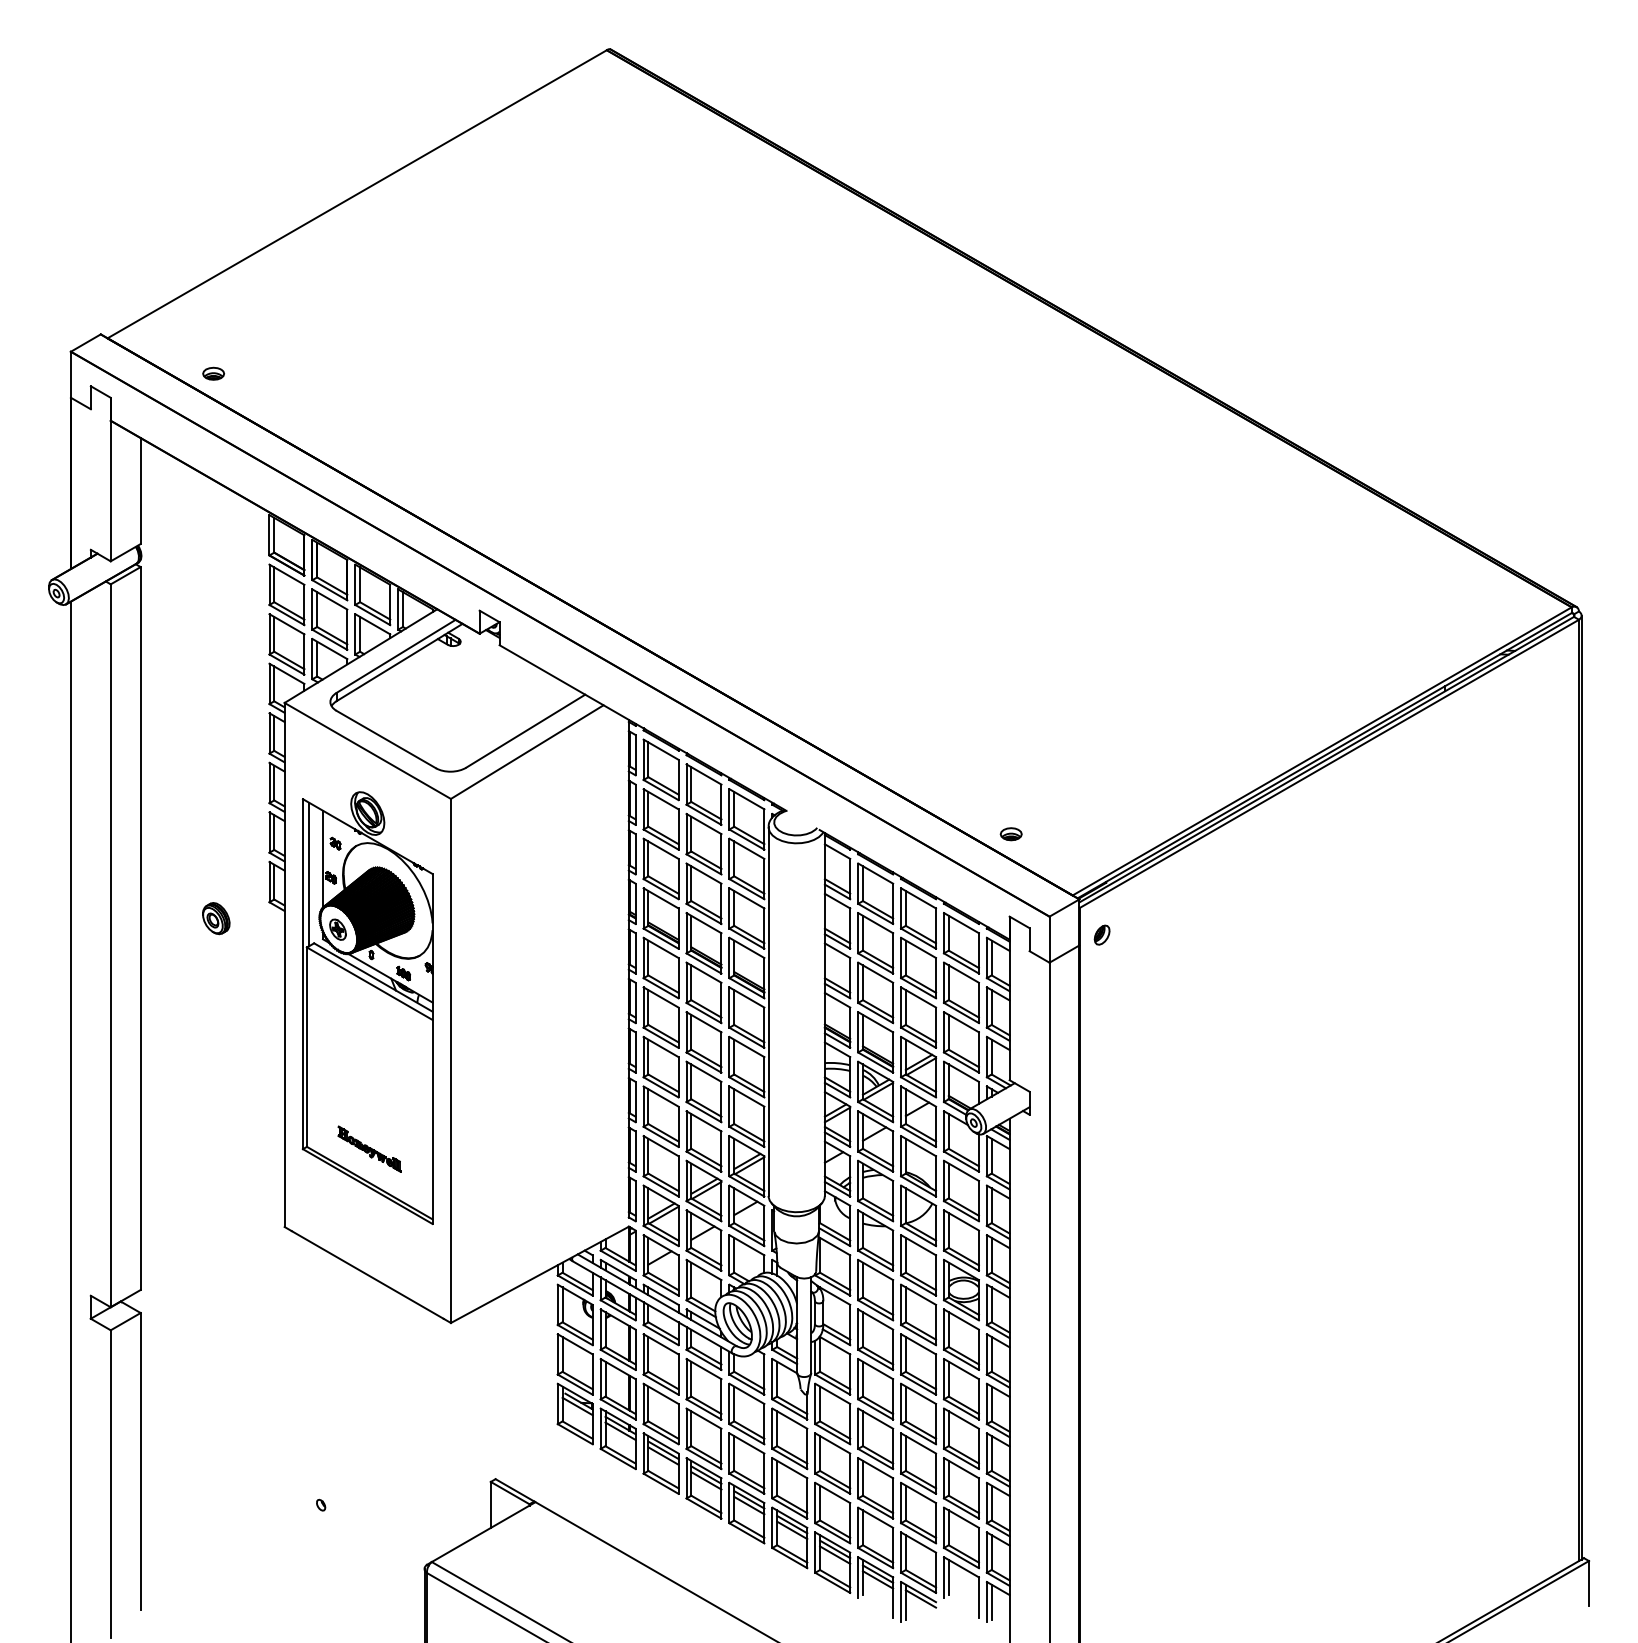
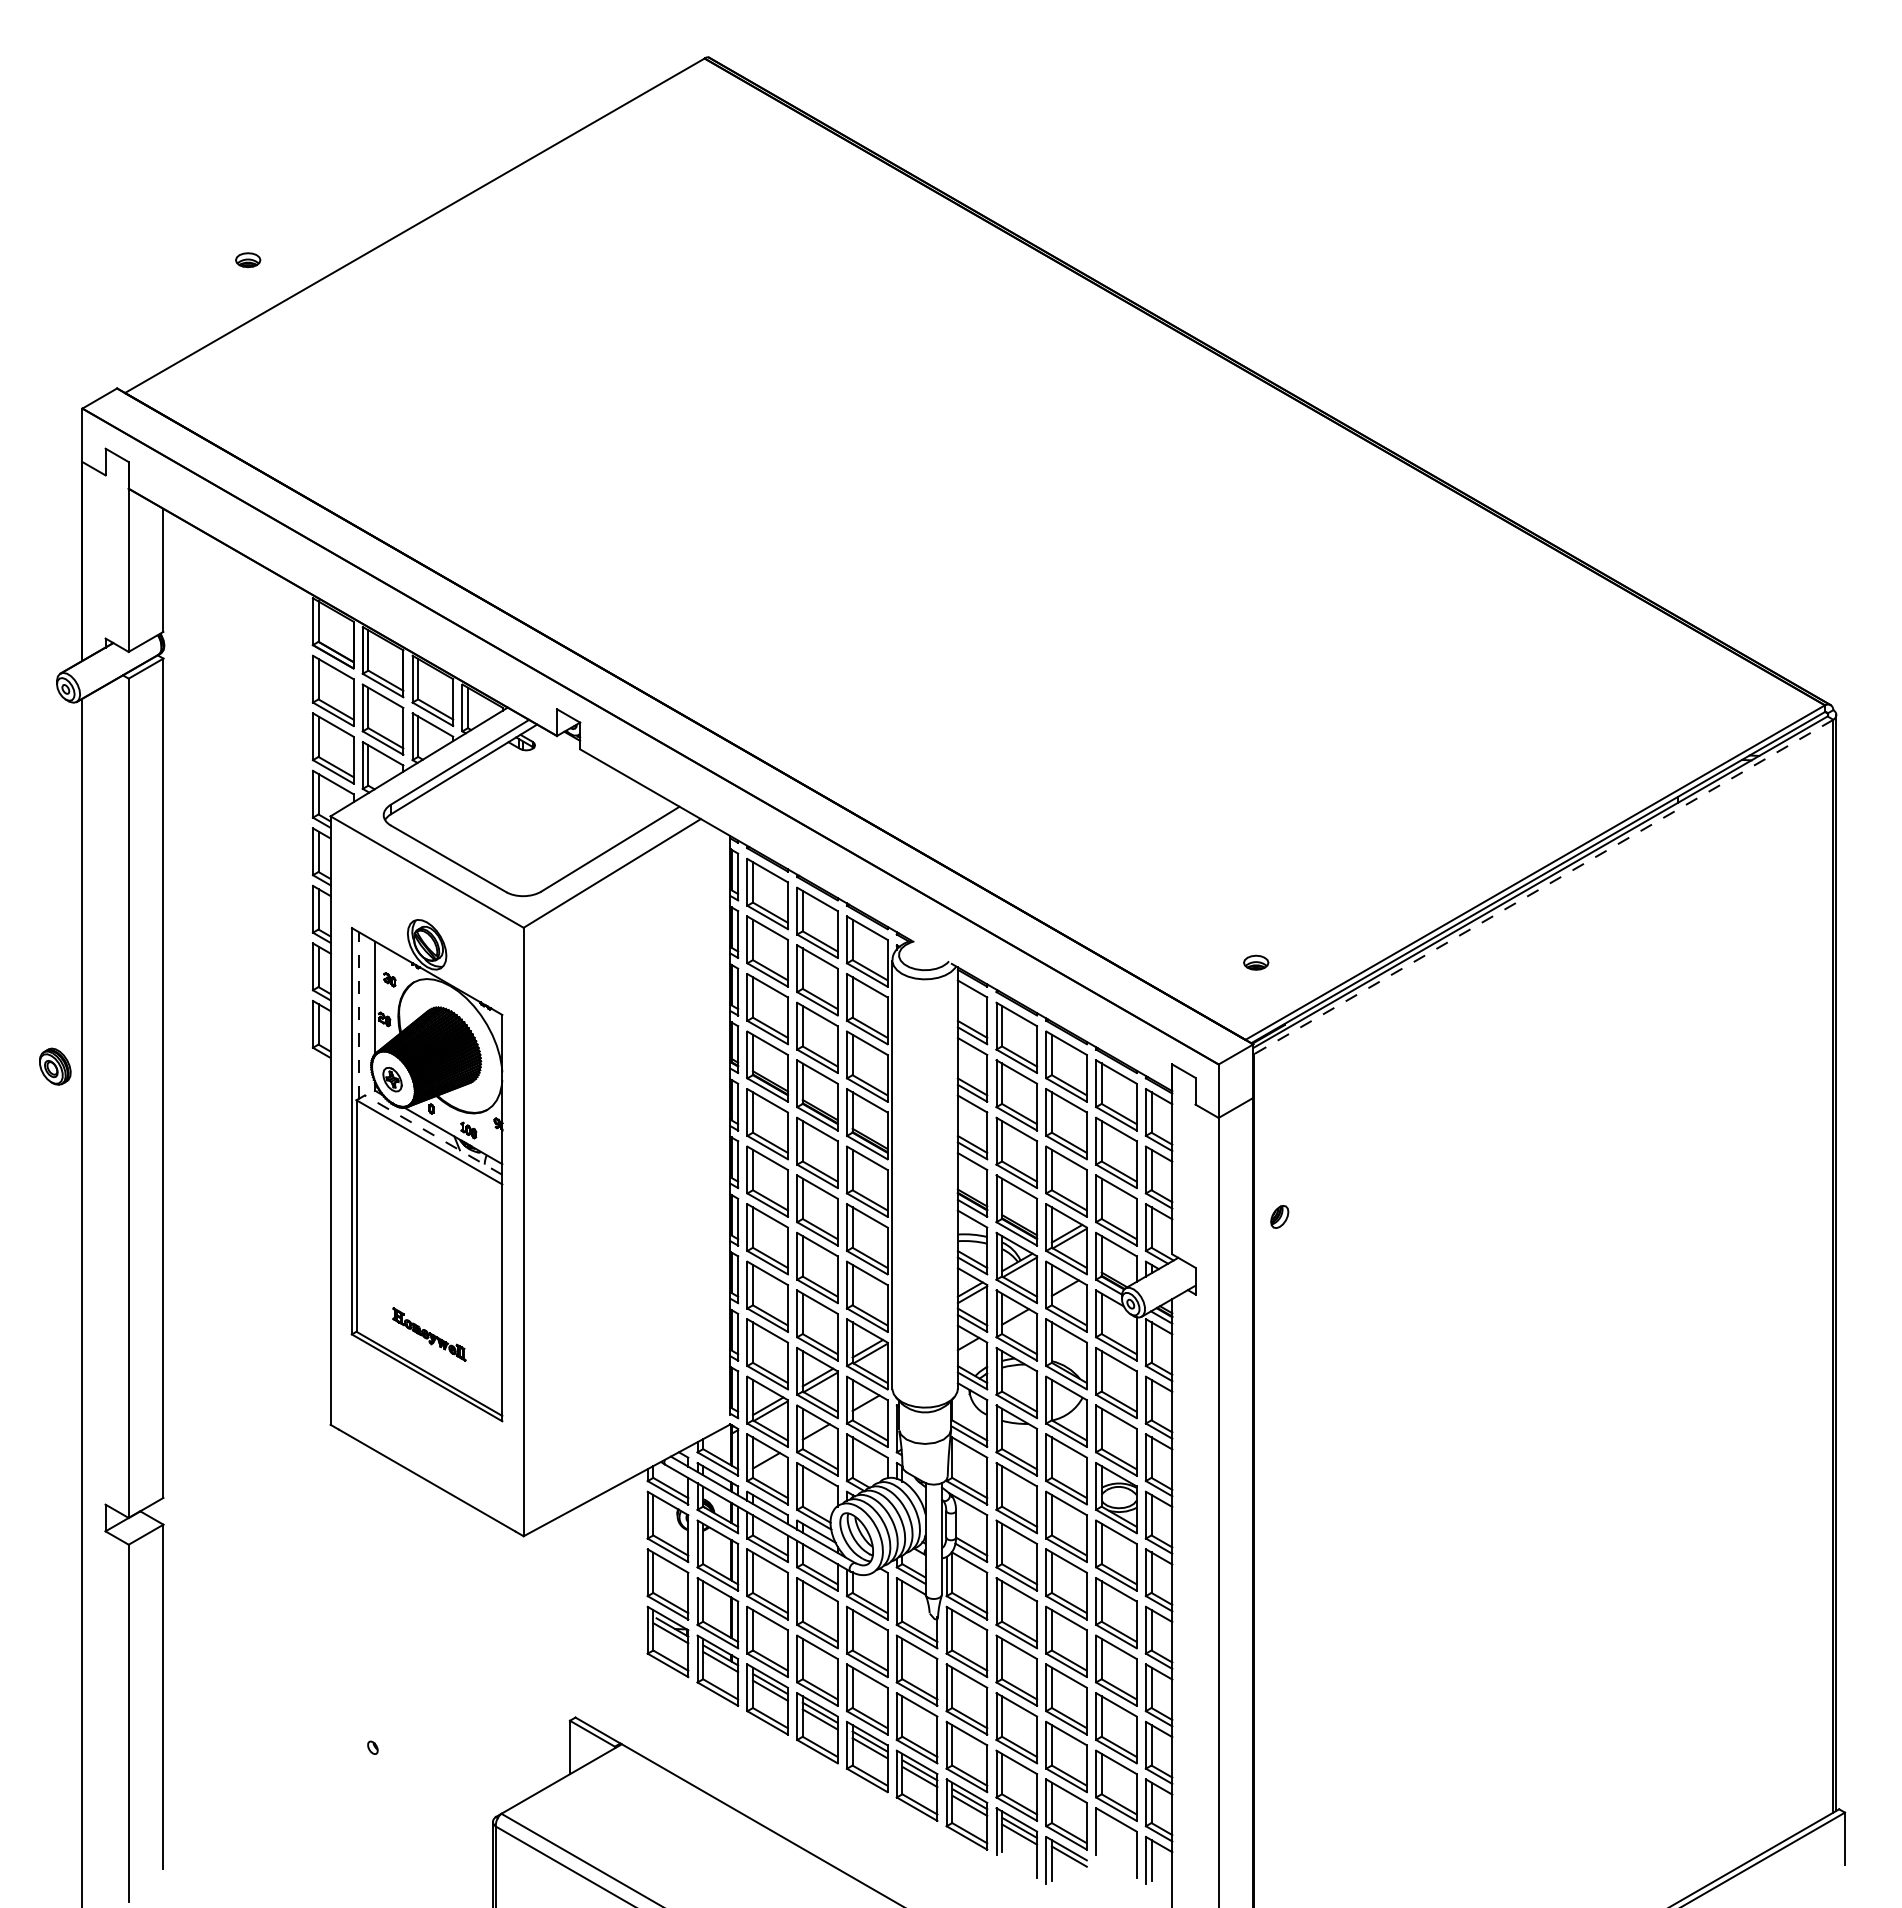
part: (213, 374) -> (248, 260), moved
line: (1329, 764) -> (1543, 887), solid -> dashed
part: (1011, 833) -> (1256, 962), moved
line: (308, 874) -> (358, 1015), solid -> dashed
part: (216, 918) -> (55, 1066), moved
part: (1101, 934) -> (1279, 1216), moved
line: (373, 976) -> (433, 1134), solid -> dashed
line: (948, 1577) -> (1101, 1831), removed

